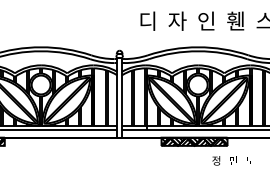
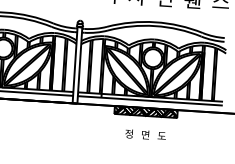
text: (231, 160) -> (143, 134), moved

